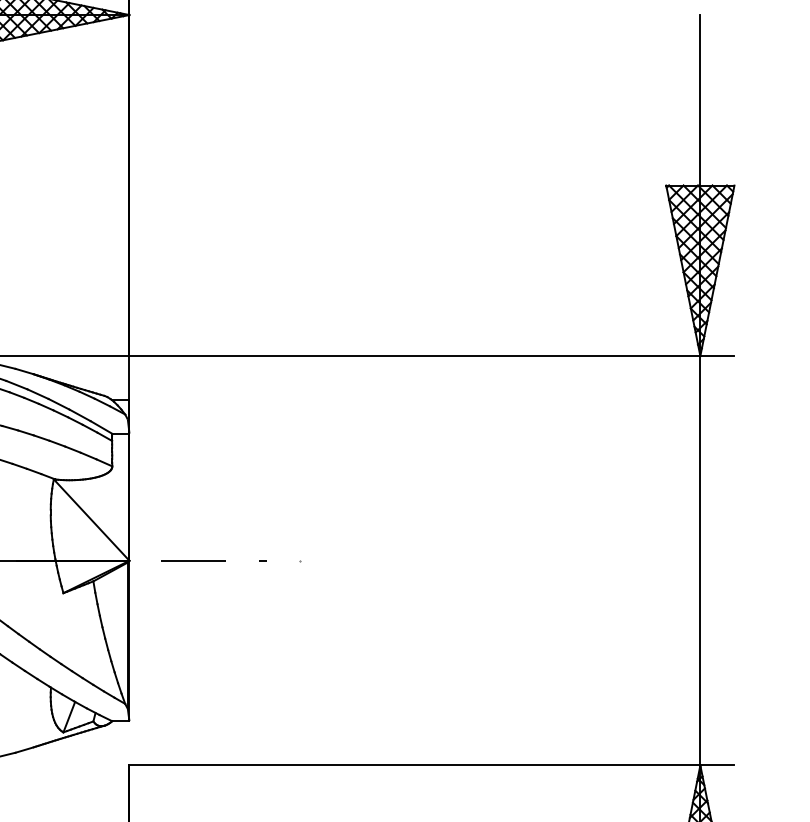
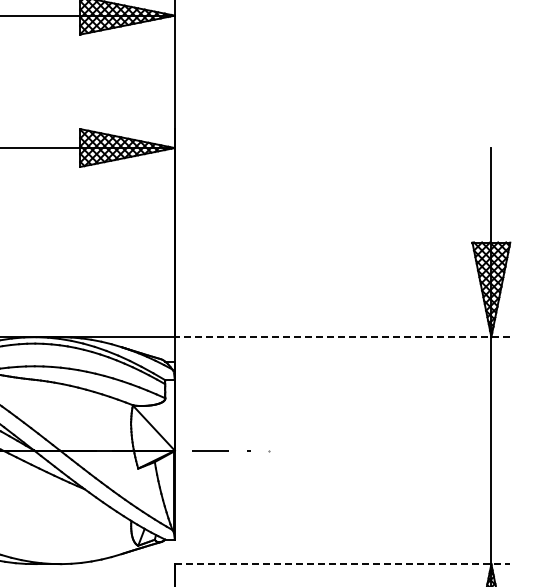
line: (431, 356) -> (342, 337), solid -> dashed
line: (431, 766) -> (342, 564), solid -> dashed

